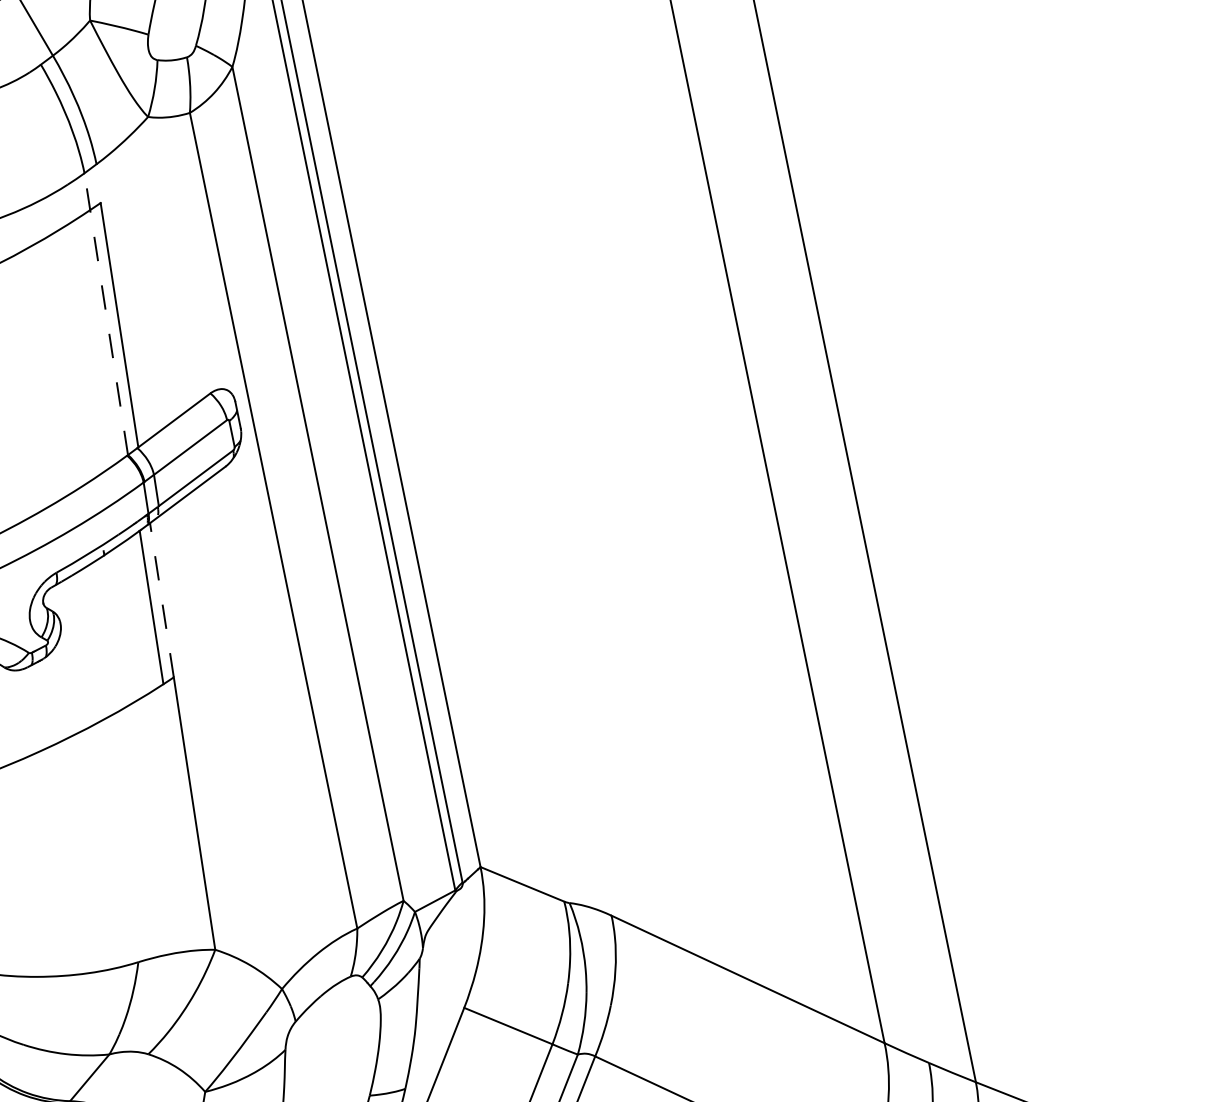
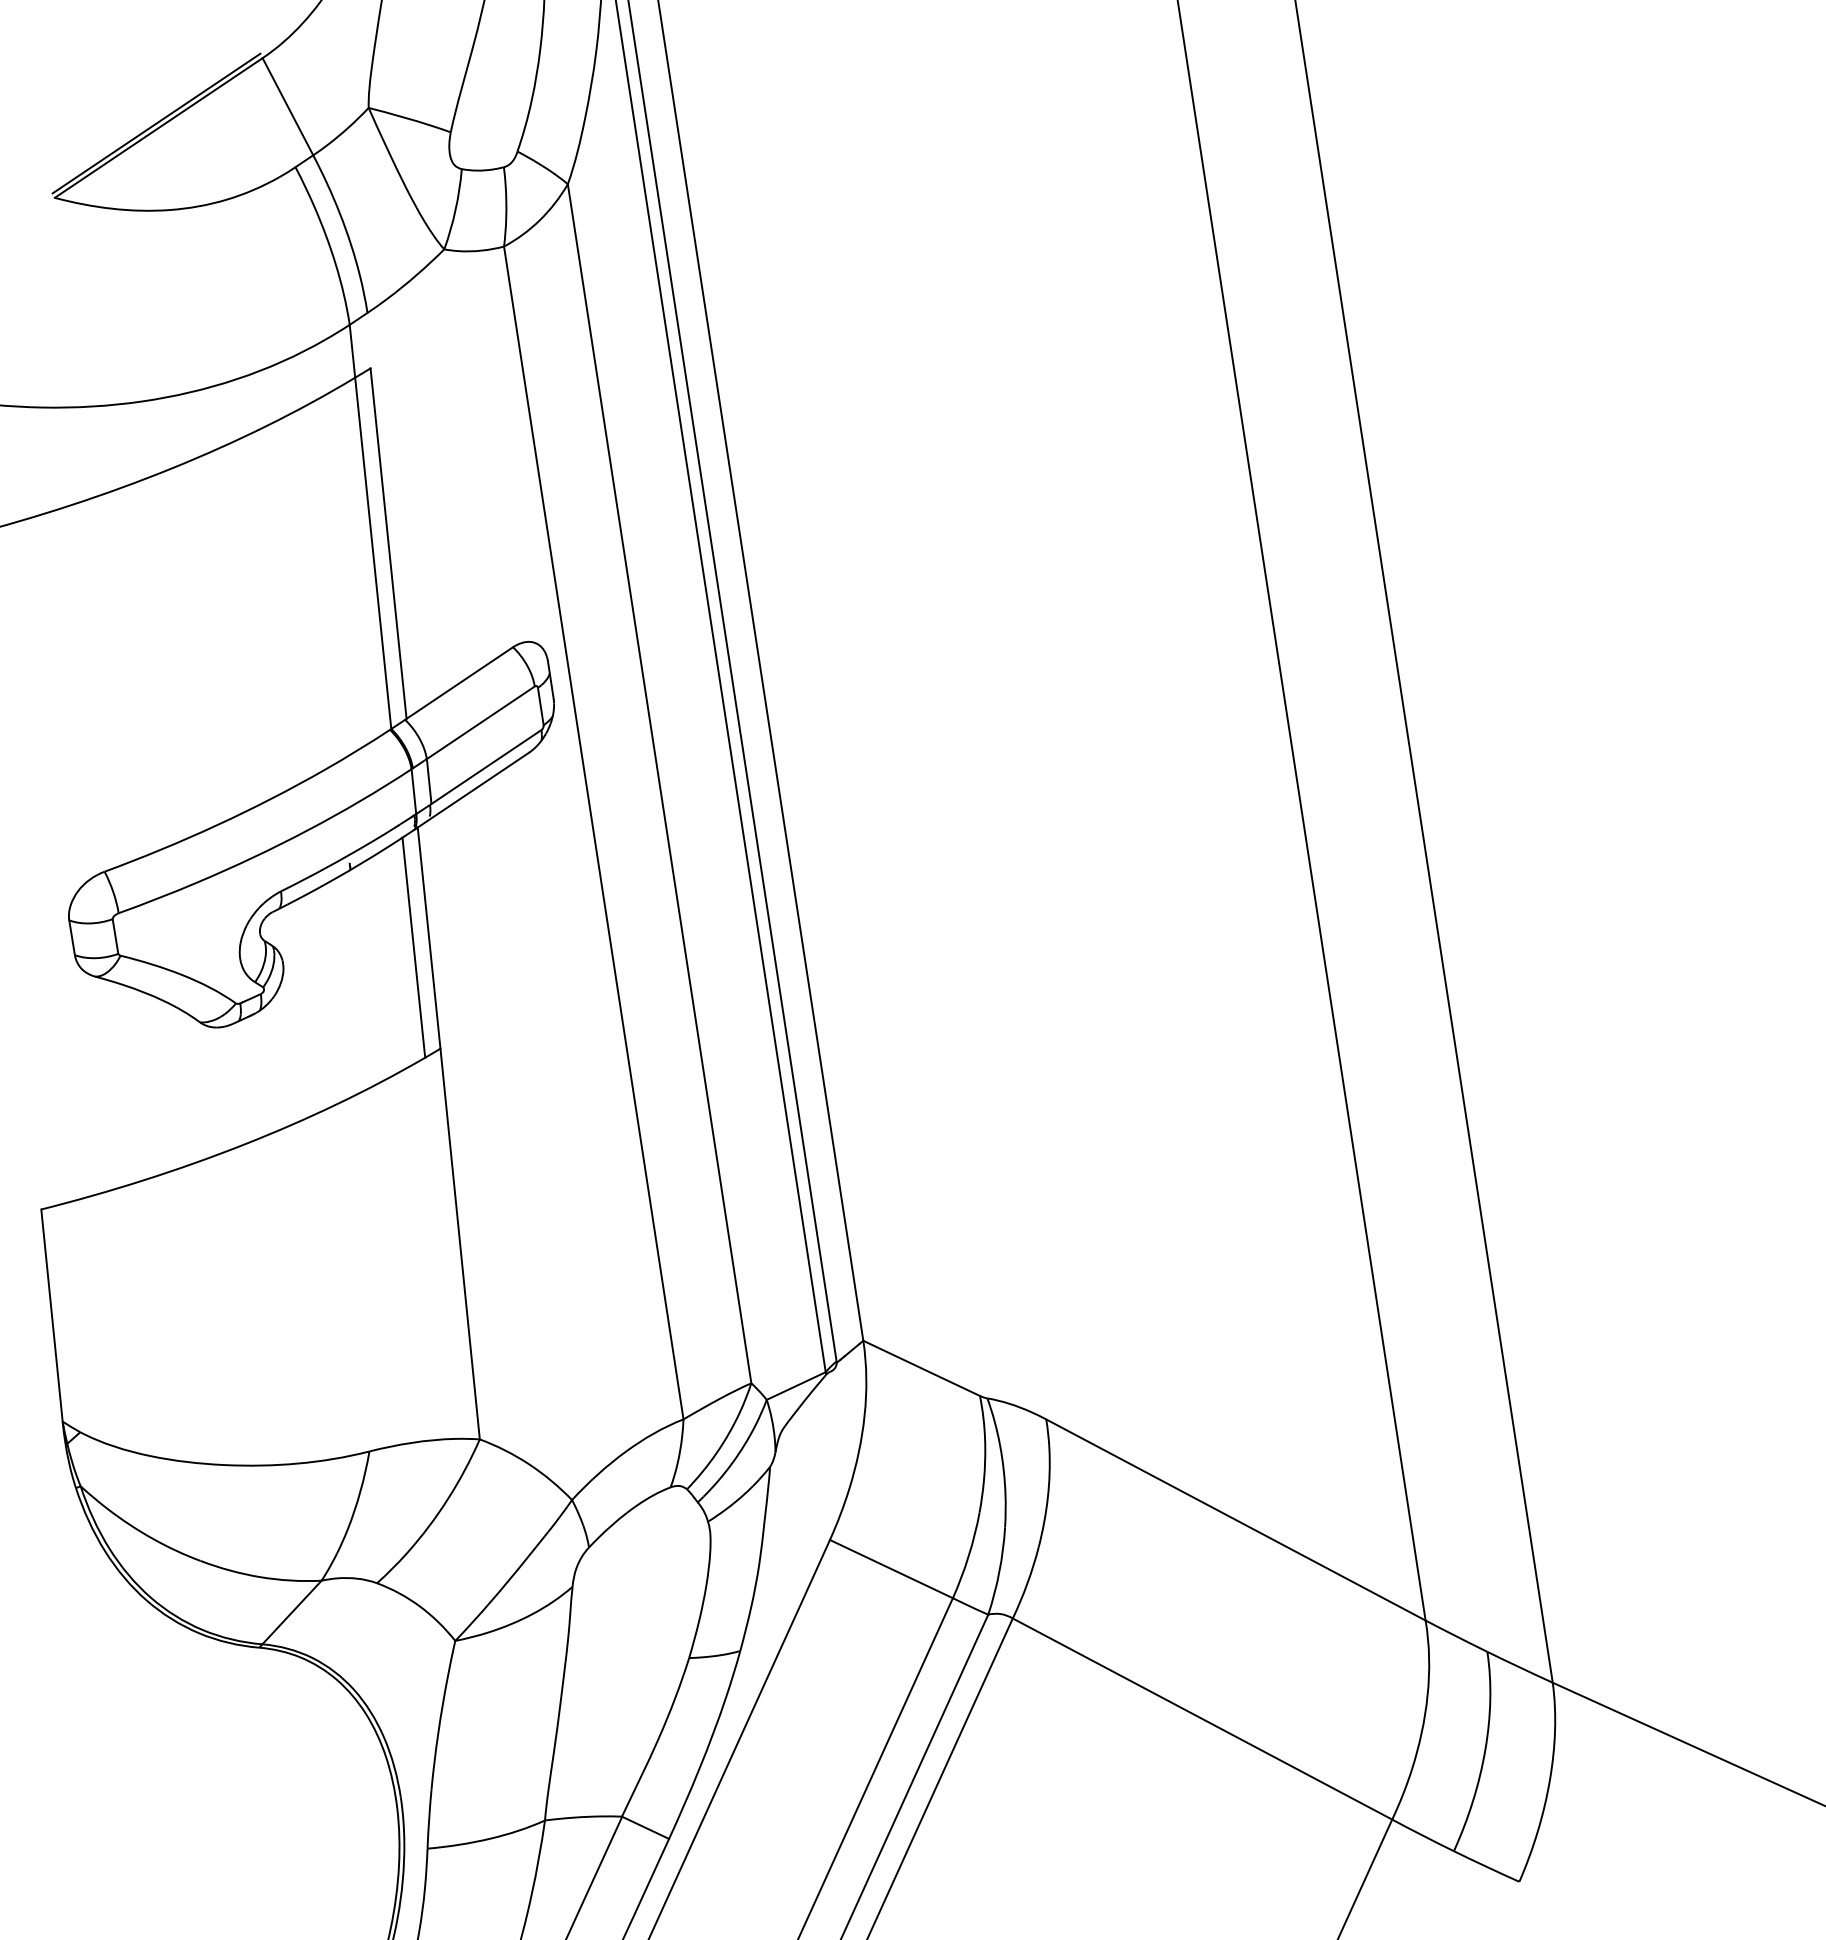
line: (106, 313) -> (370, 526), dashed -> solid
line: (162, 599) -> (429, 937), dashed -> solid

